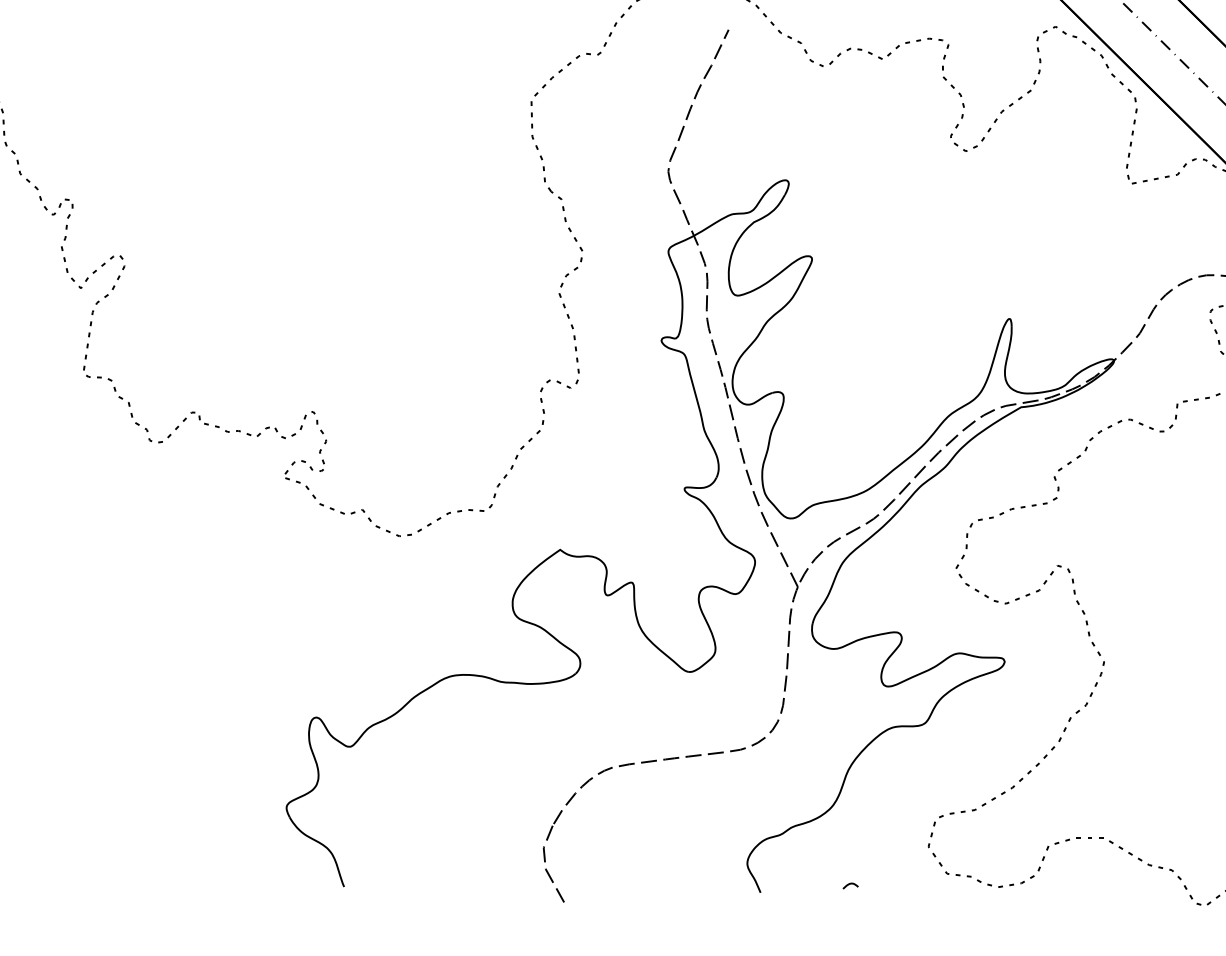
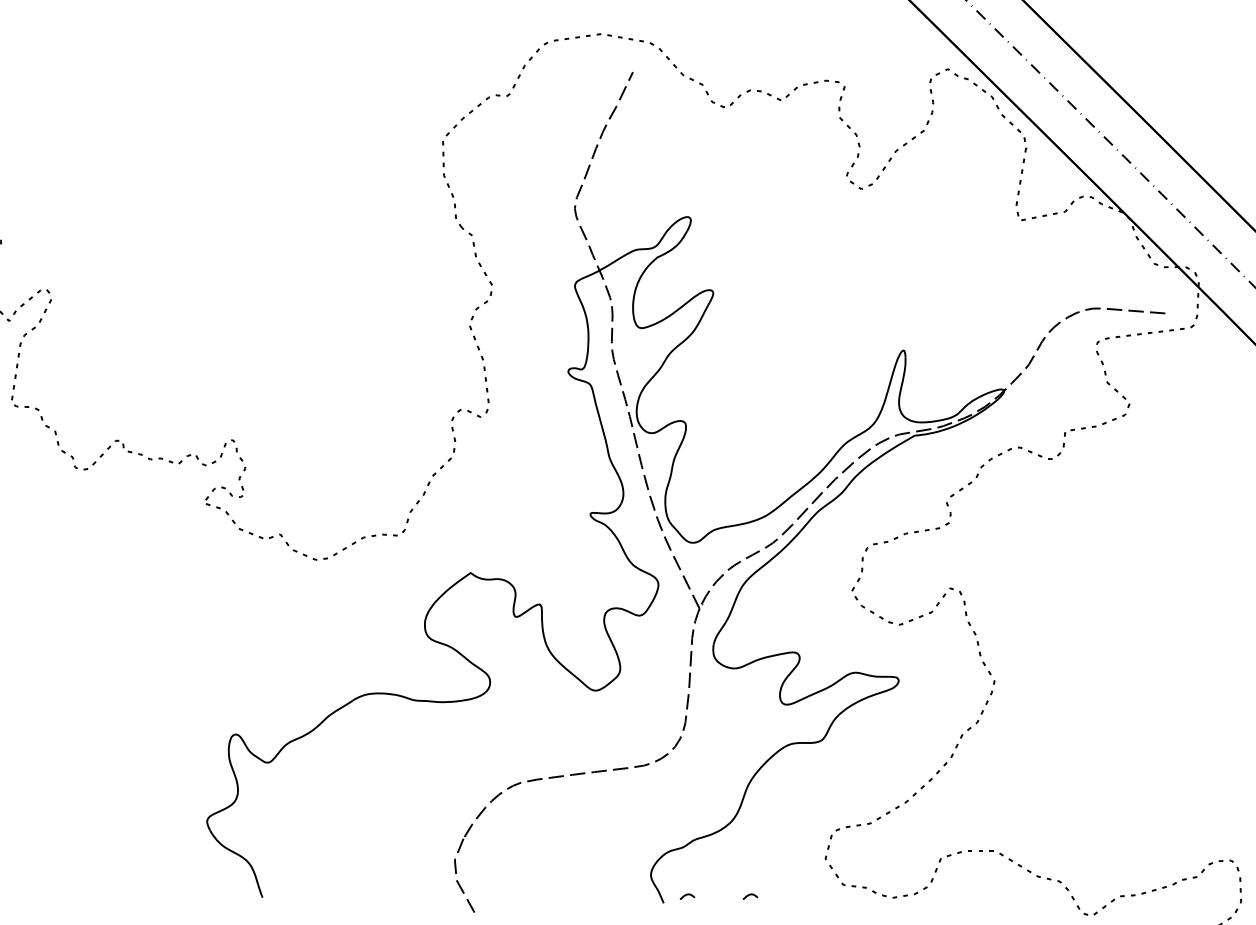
curve: (785, 884) -> (687, 895), added

